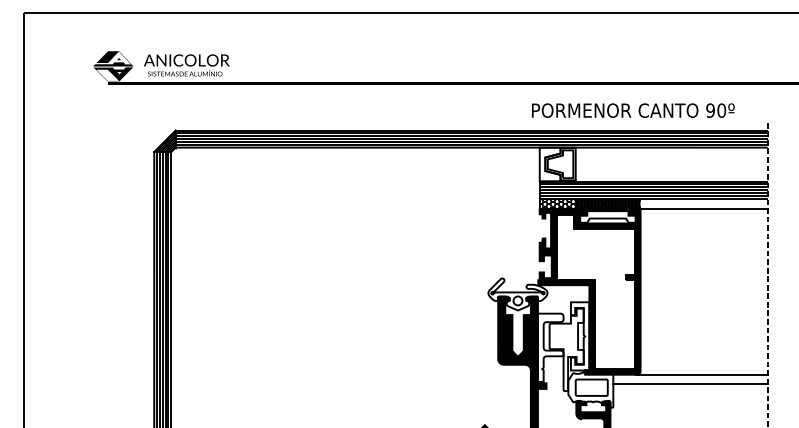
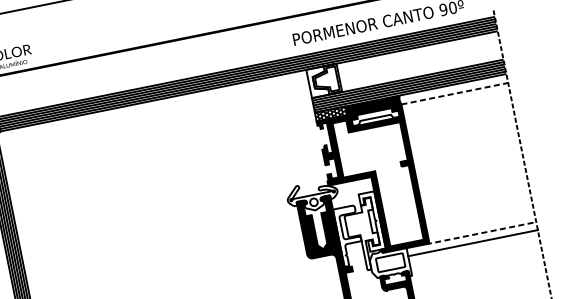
line: (704, 209) -> (455, 93), solid -> dashed
line: (701, 374) -> (480, 233), solid -> dashed

